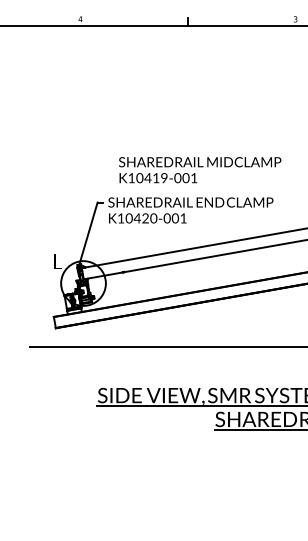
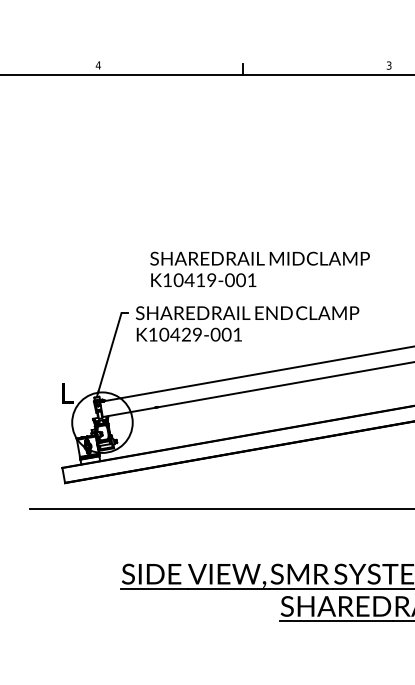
text: (153, 219) -> (197, 336), K10420-001 -> K10429-001

